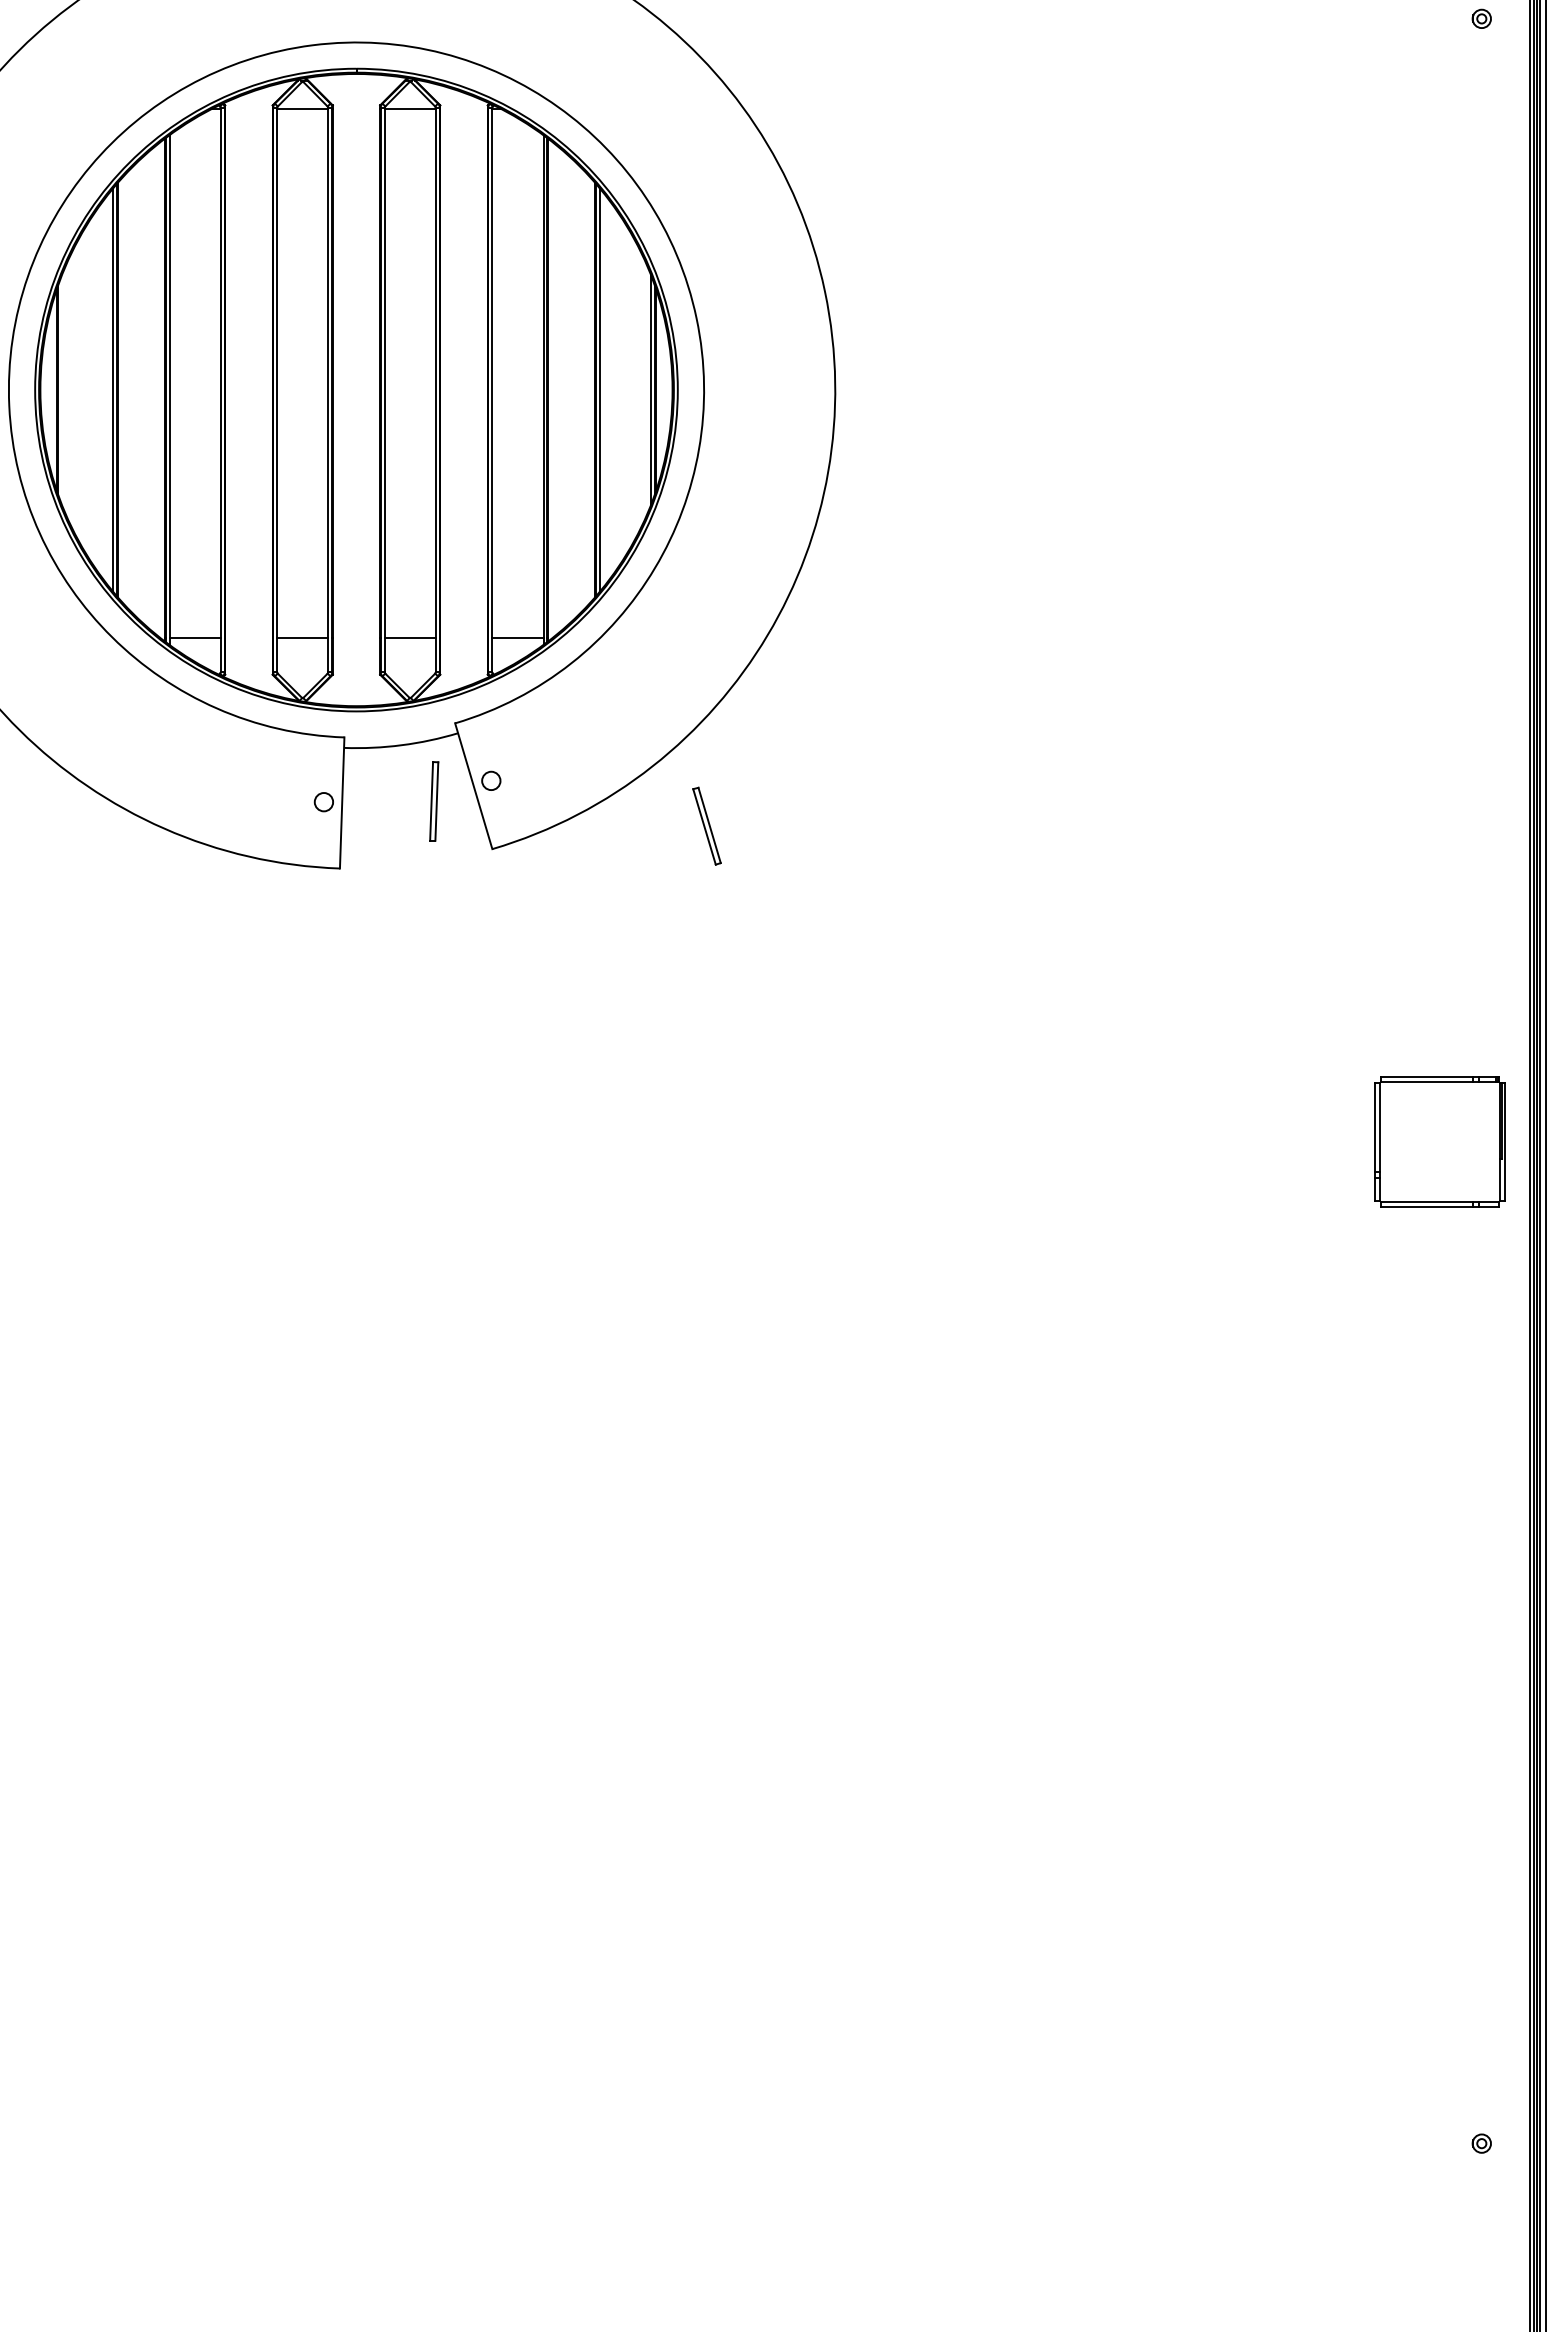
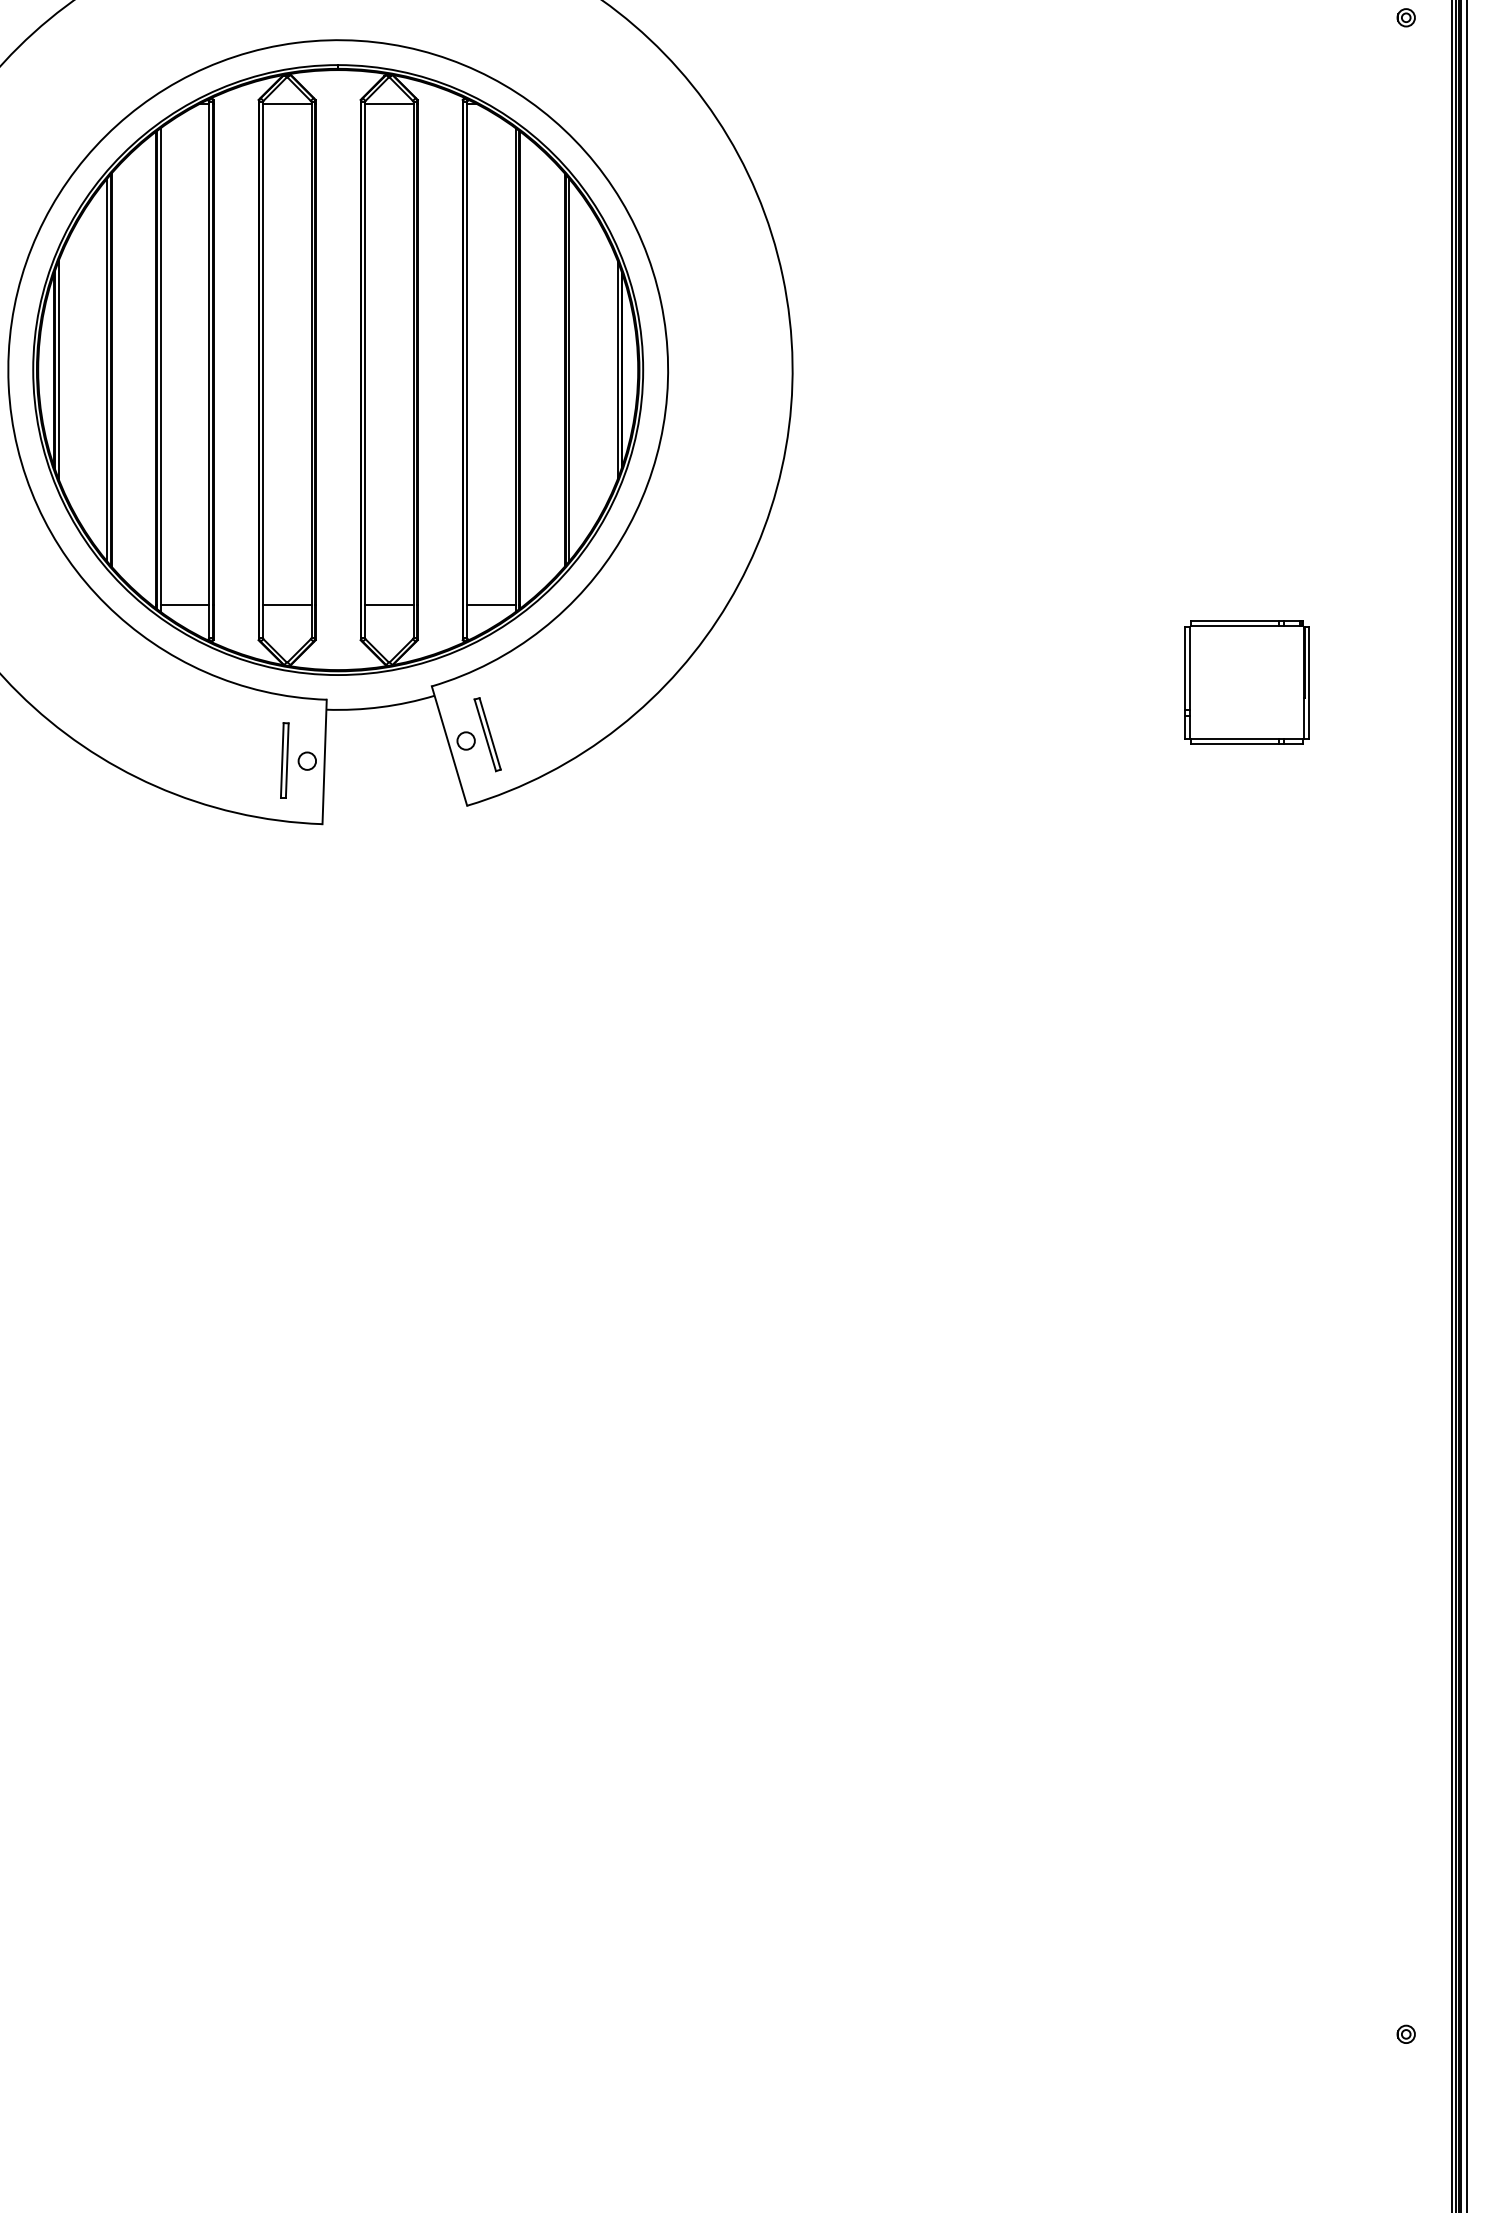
line: (62, 389) -> (59, 369), added
part: (434, 801) -> (285, 760), moved
part: (706, 825) -> (487, 733), moved
part: (1439, 1141) -> (1246, 681), moved

